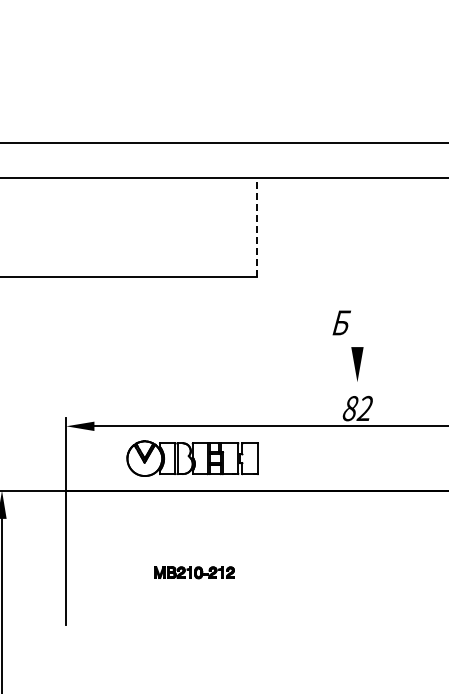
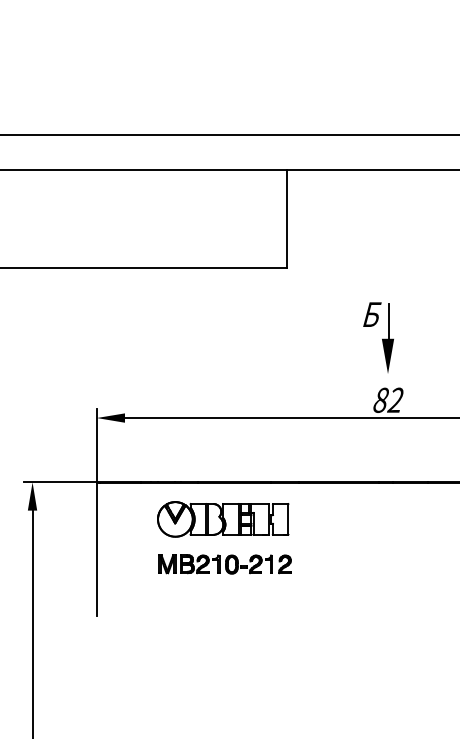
line: (256, 226) -> (287, 218), dashed -> solid
line: (357, 328) -> (388, 320), added
part: (192, 458) -> (223, 519), moved
part: (193, 572) -> (224, 564), size x1.67

